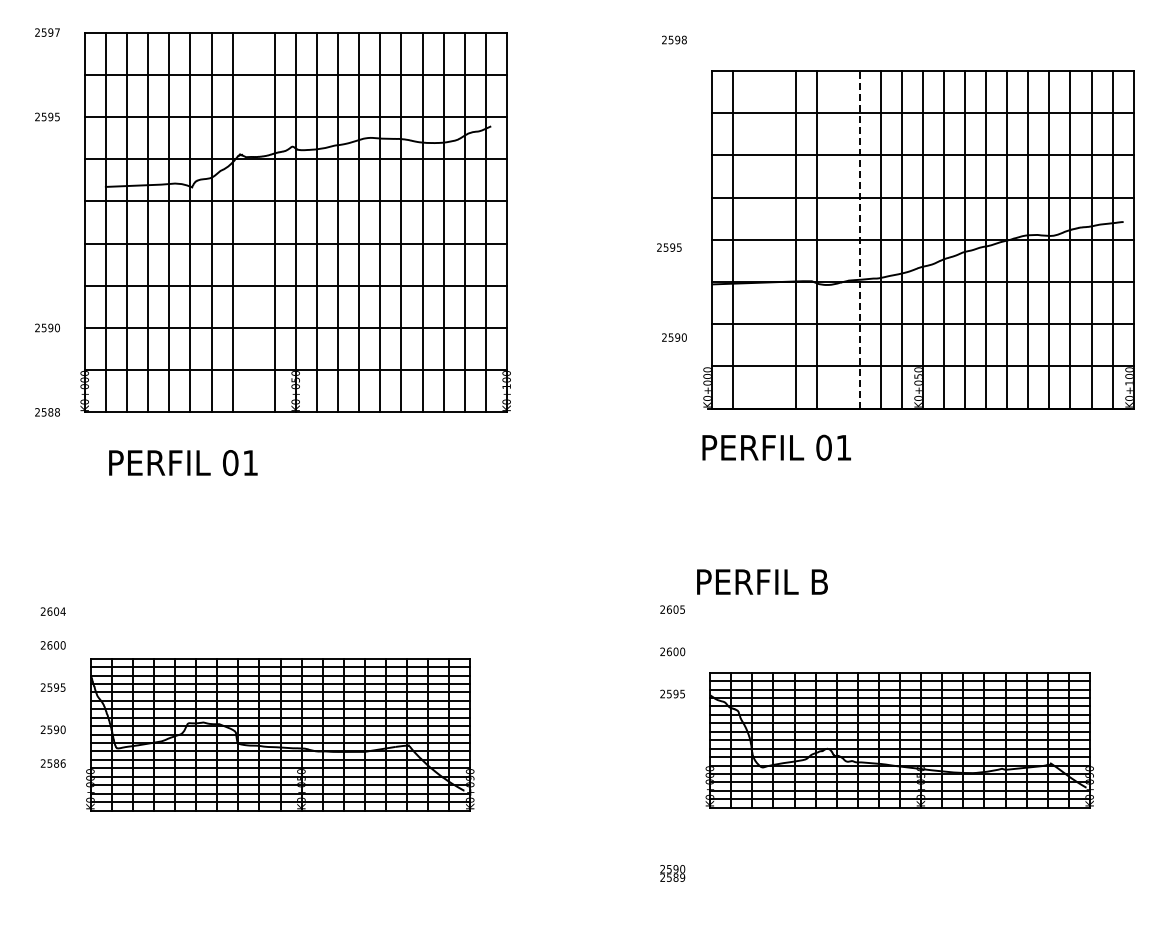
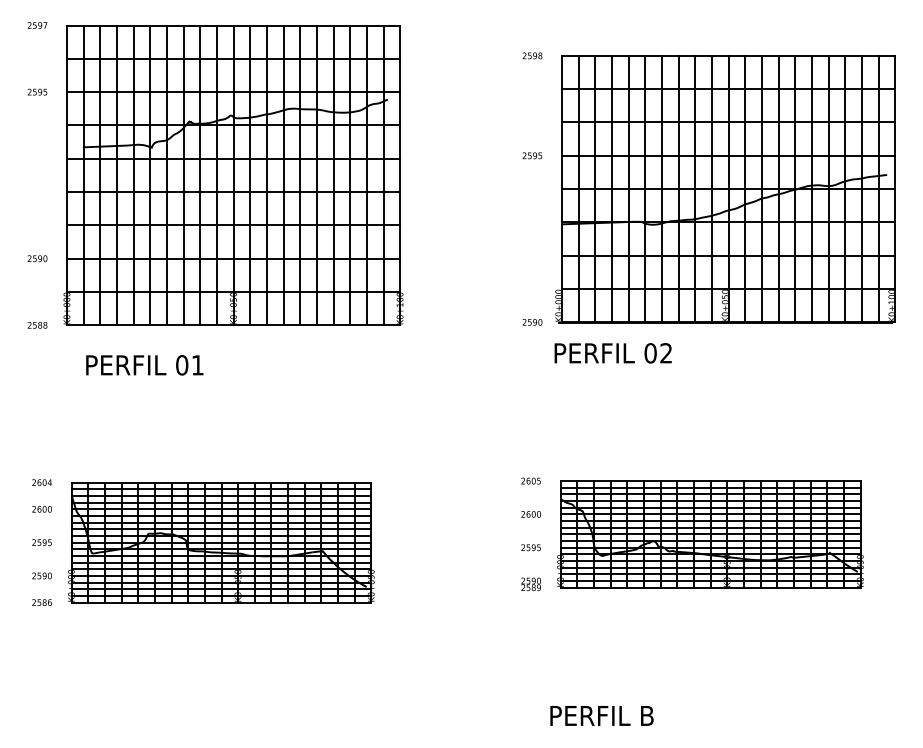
text: (674, 39) -> (532, 55), moved
line: (253, 222) -> (200, 175), added
line: (754, 239) -> (595, 188), added
line: (775, 239) -> (612, 188), added
line: (838, 239) -> (662, 188), added
line: (859, 239) -> (678, 188), dashed -> solid
text: (669, 247) -> (532, 155), moved
text: (674, 337) -> (532, 322), moved
text: (843, 447) -> (665, 353), 01 -> 02
text: (762, 581) -> (602, 715), moved
part: (280, 734) -> (221, 542), moved
part: (899, 740) -> (710, 534), moved
text: (672, 873) -> (530, 584), moved

